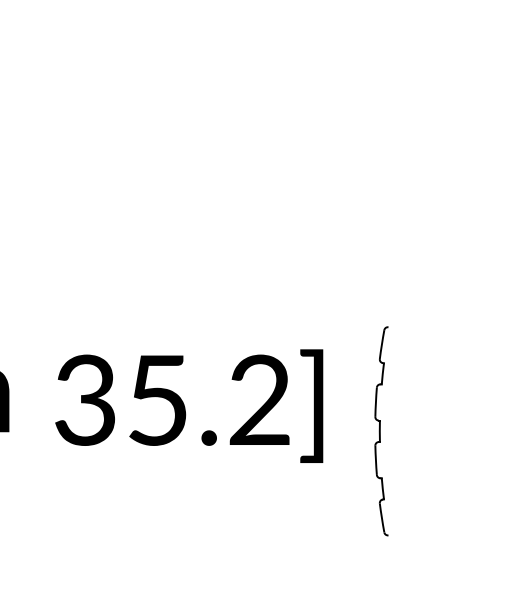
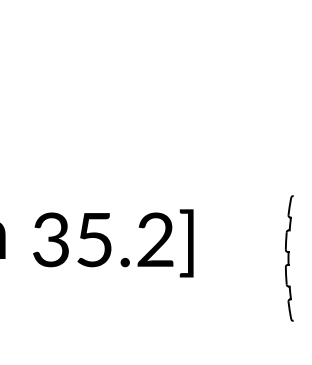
part: (379, 431) -> (288, 258), moved

